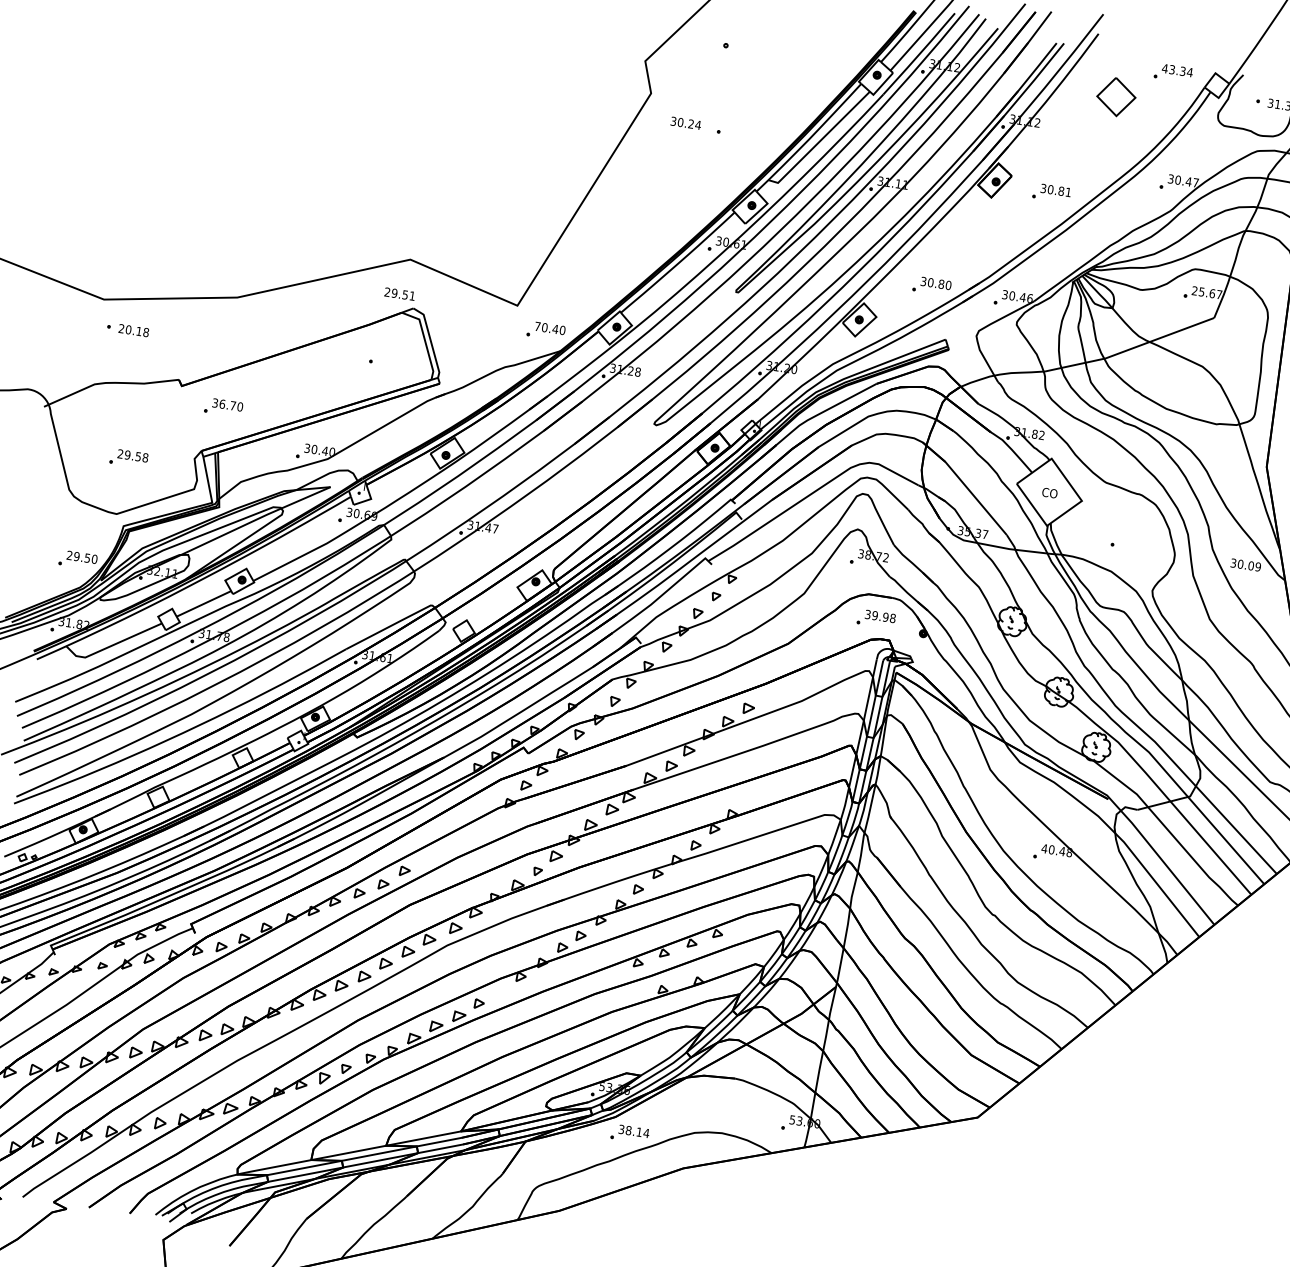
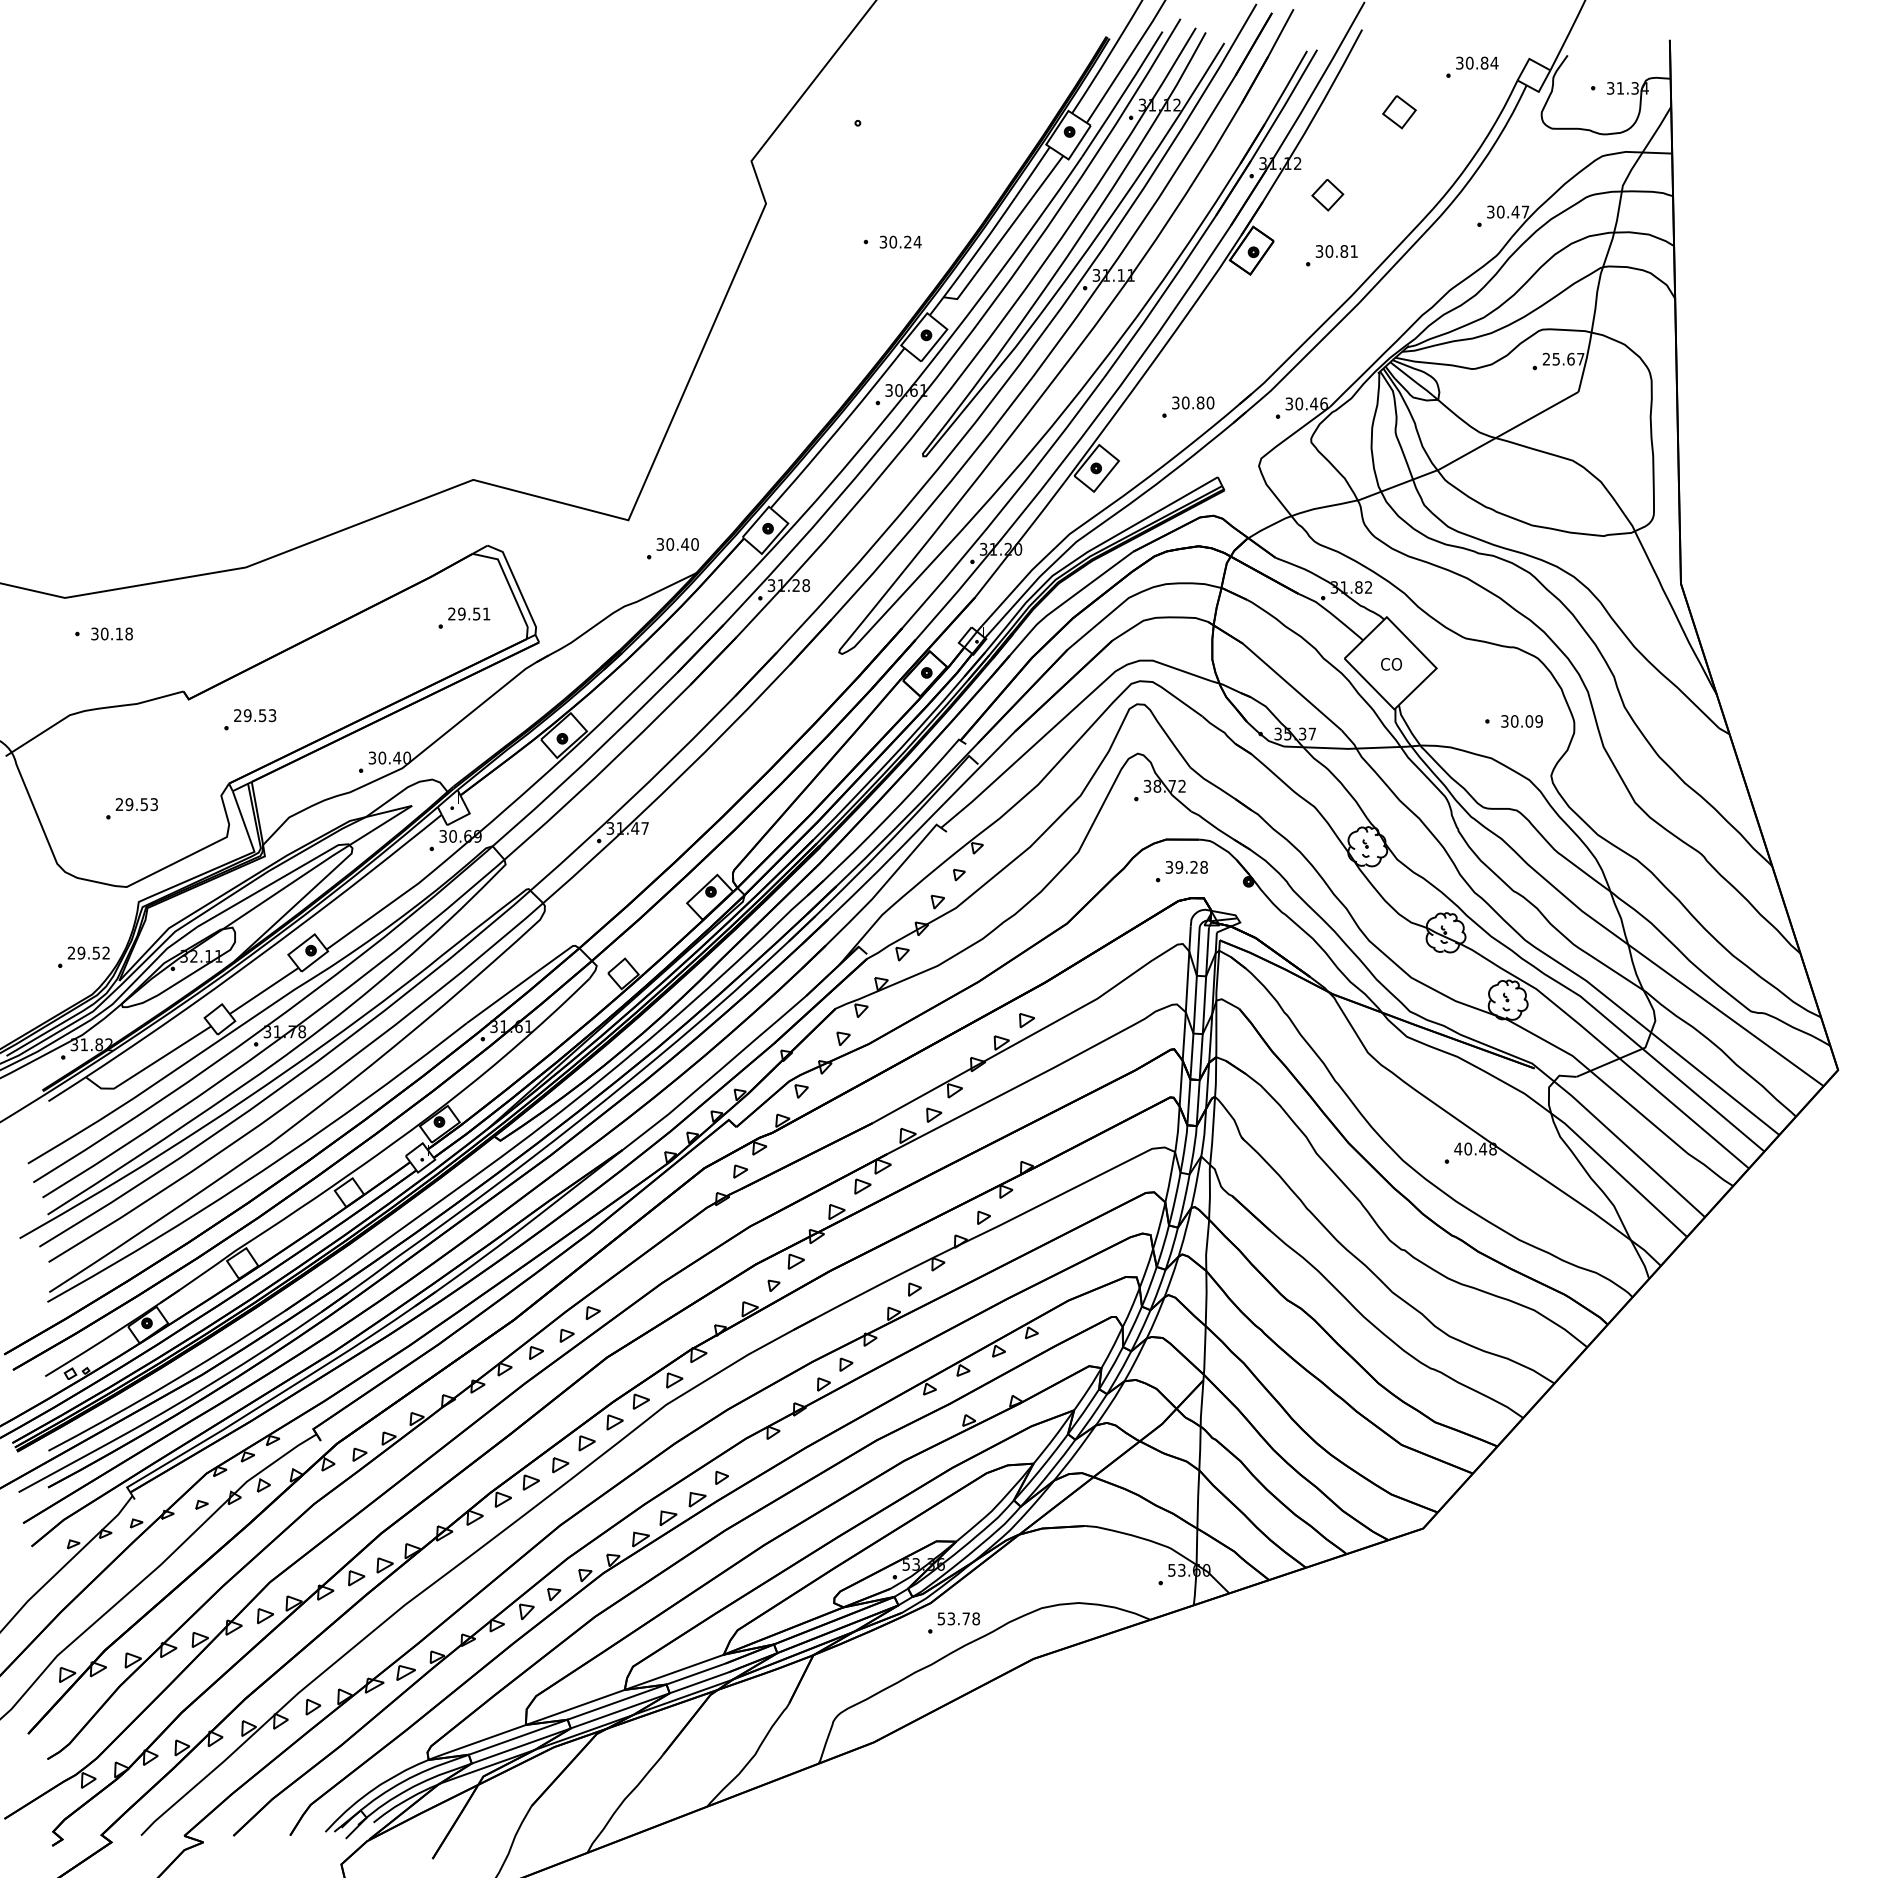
text: (1173, 69) -> (1471, 62), 43.34 -> 30.84
part: (1116, 97) -> (1399, 112), size x0.62
text: (685, 122) -> (900, 241), moved
part: (1055, 149) -> (1327, 195), added
text: (400, 293) -> (469, 613), moved
text: (537, 326) -> (659, 544), 70.40 -> 30.40
text: (121, 329) -> (94, 634), 20.18 -> 30.18
text: (228, 404) -> (255, 715), 36.70 -> 29.53
text: (145, 457) -> (154, 804), 29.58 -> 29.53
text: (94, 558) -> (106, 952), 29.50 -> 29.52
text: (1245, 565) -> (1521, 721), moved
text: (886, 617) -> (1194, 867), 39.98 -> 39.28
text: (634, 1131) -> (959, 1618), 38.14 -> 53.78

